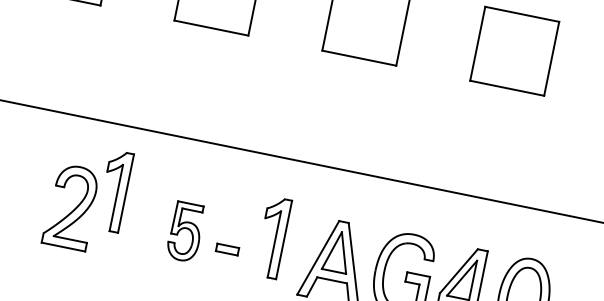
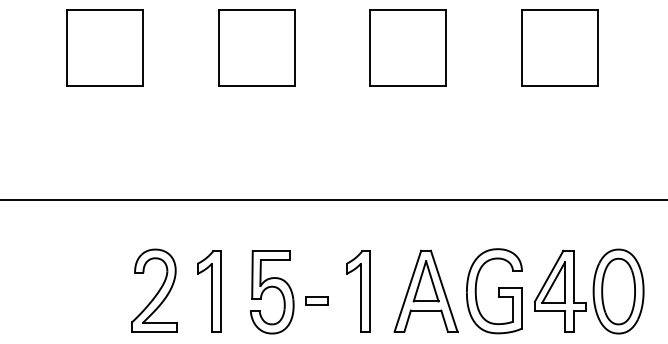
part: (115, 191) -> (209, 291), moved
part: (185, 232) -> (271, 292), size x1.43
part: (273, 237) -> (358, 291), moved

